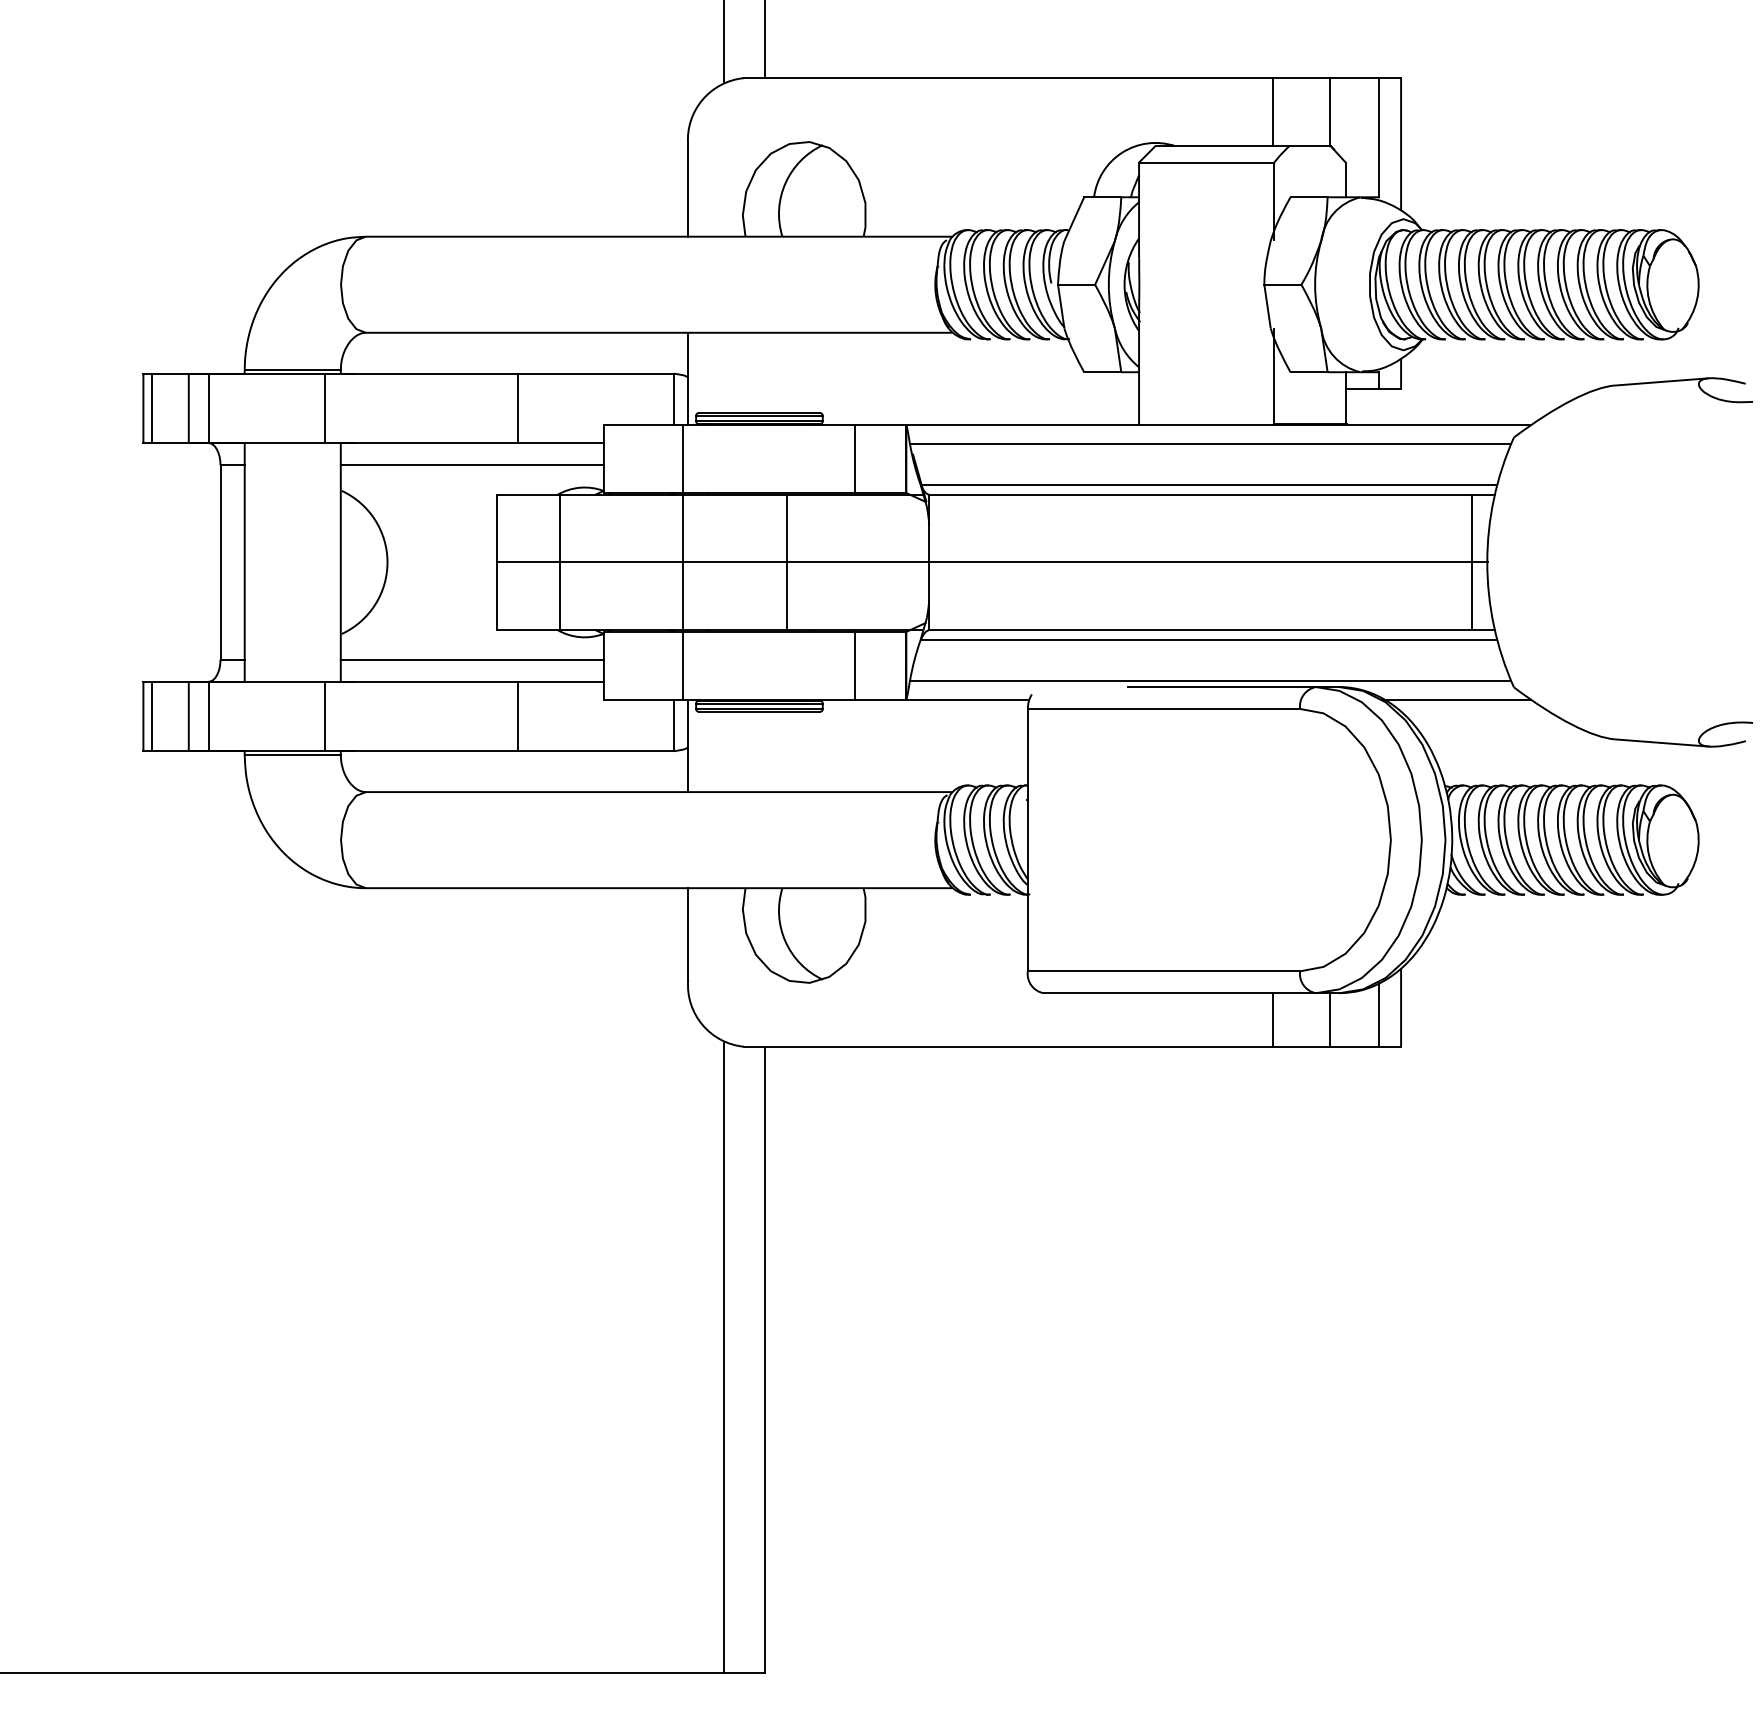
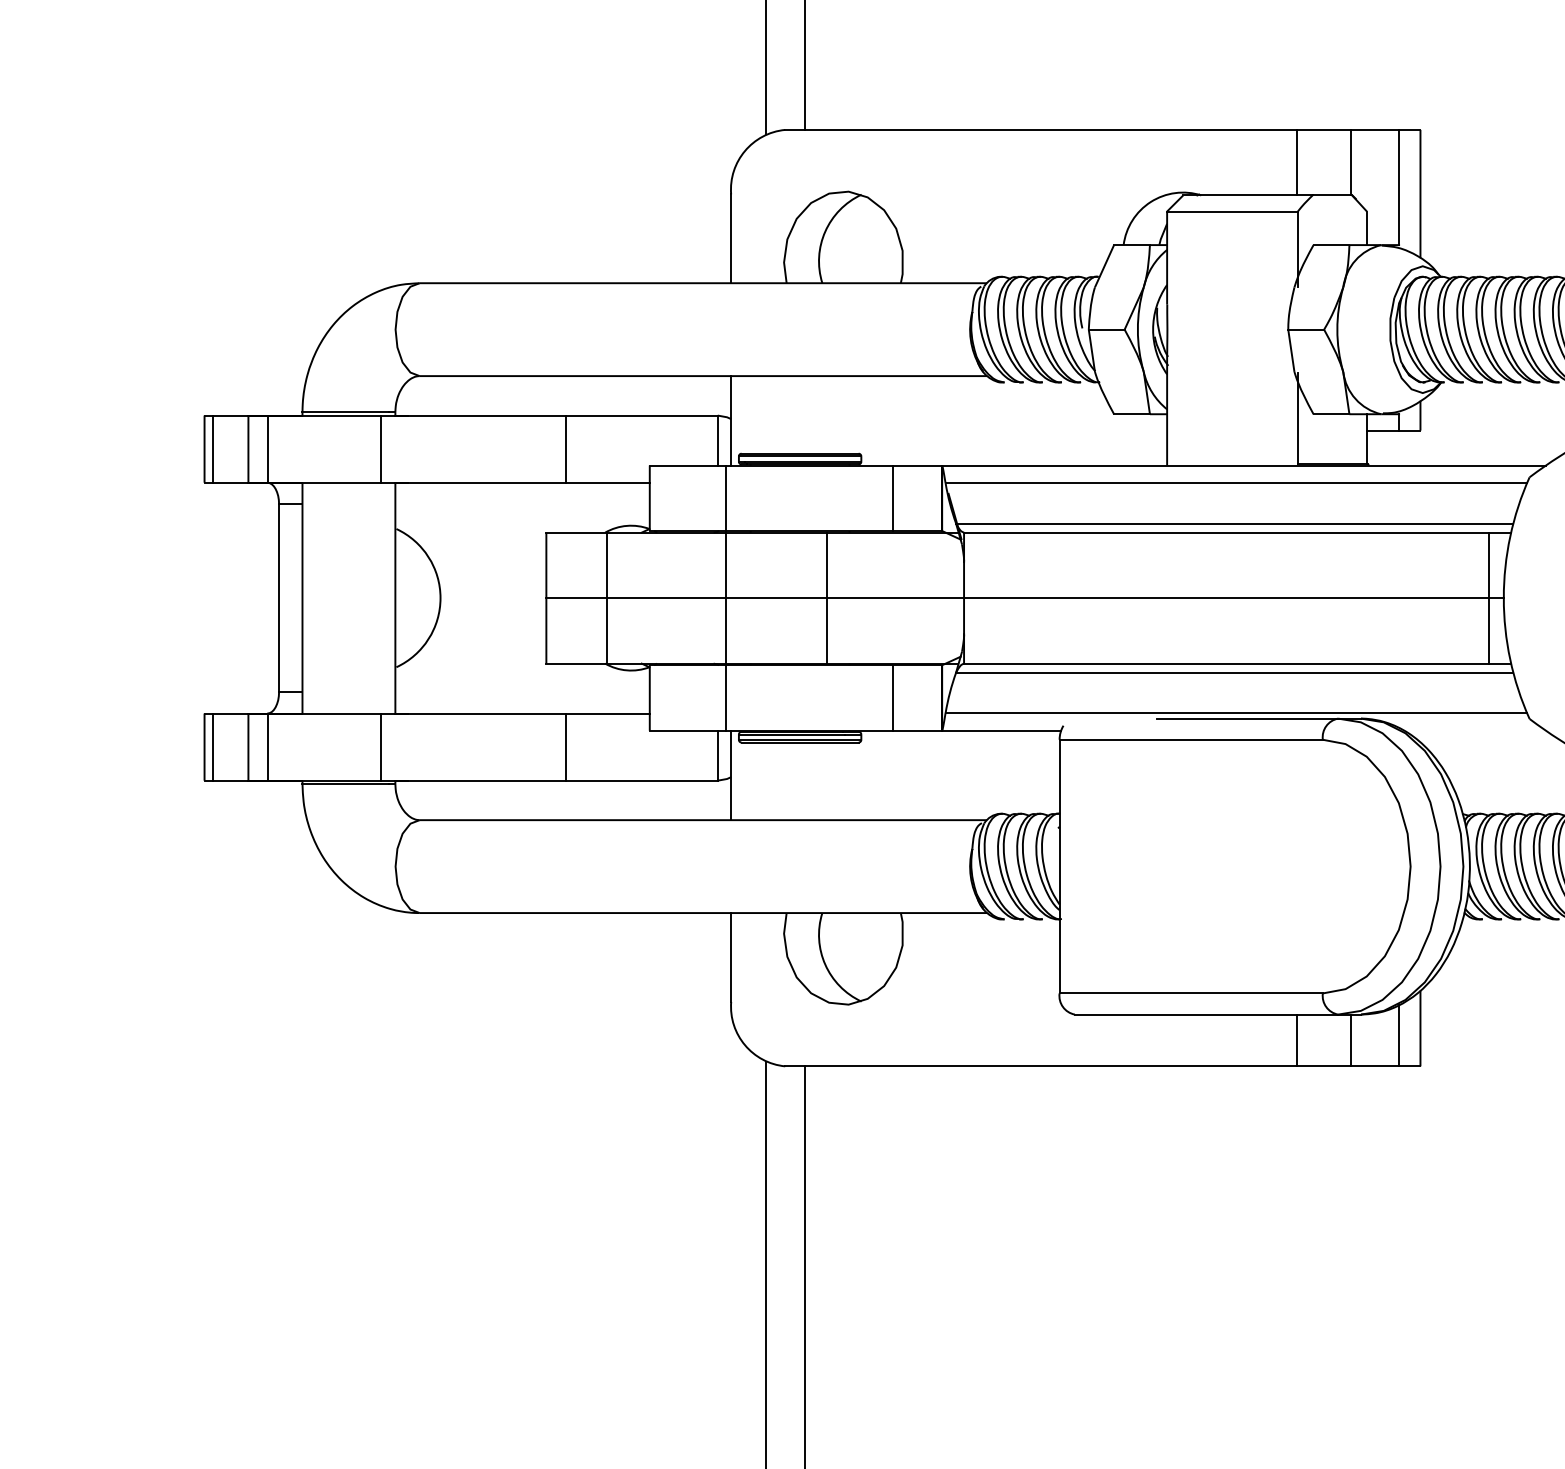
line: (471, 465) -> (521, 504), removed
line: (471, 659) -> (521, 691), removed
line: (1456, 699) -> (1474, 730), removed

